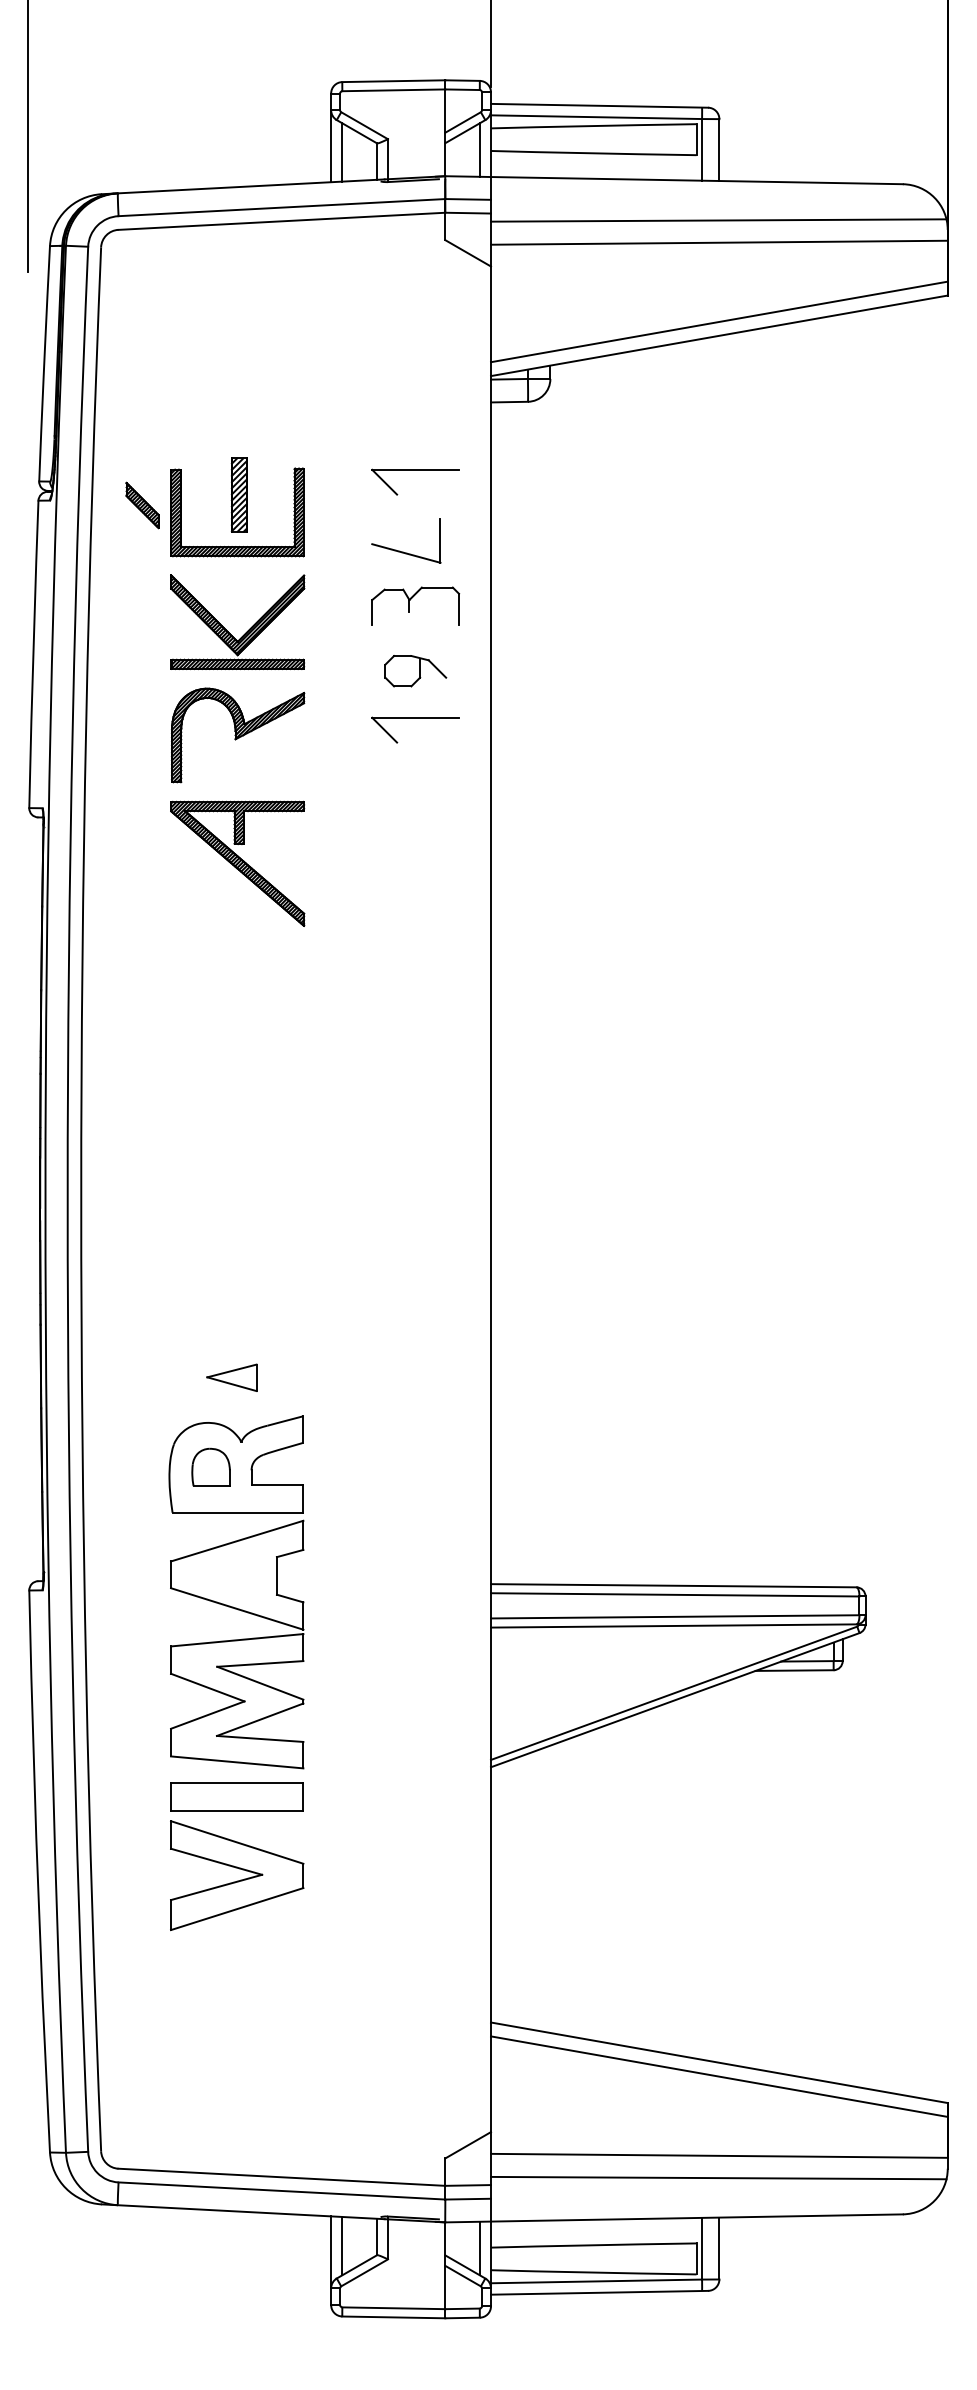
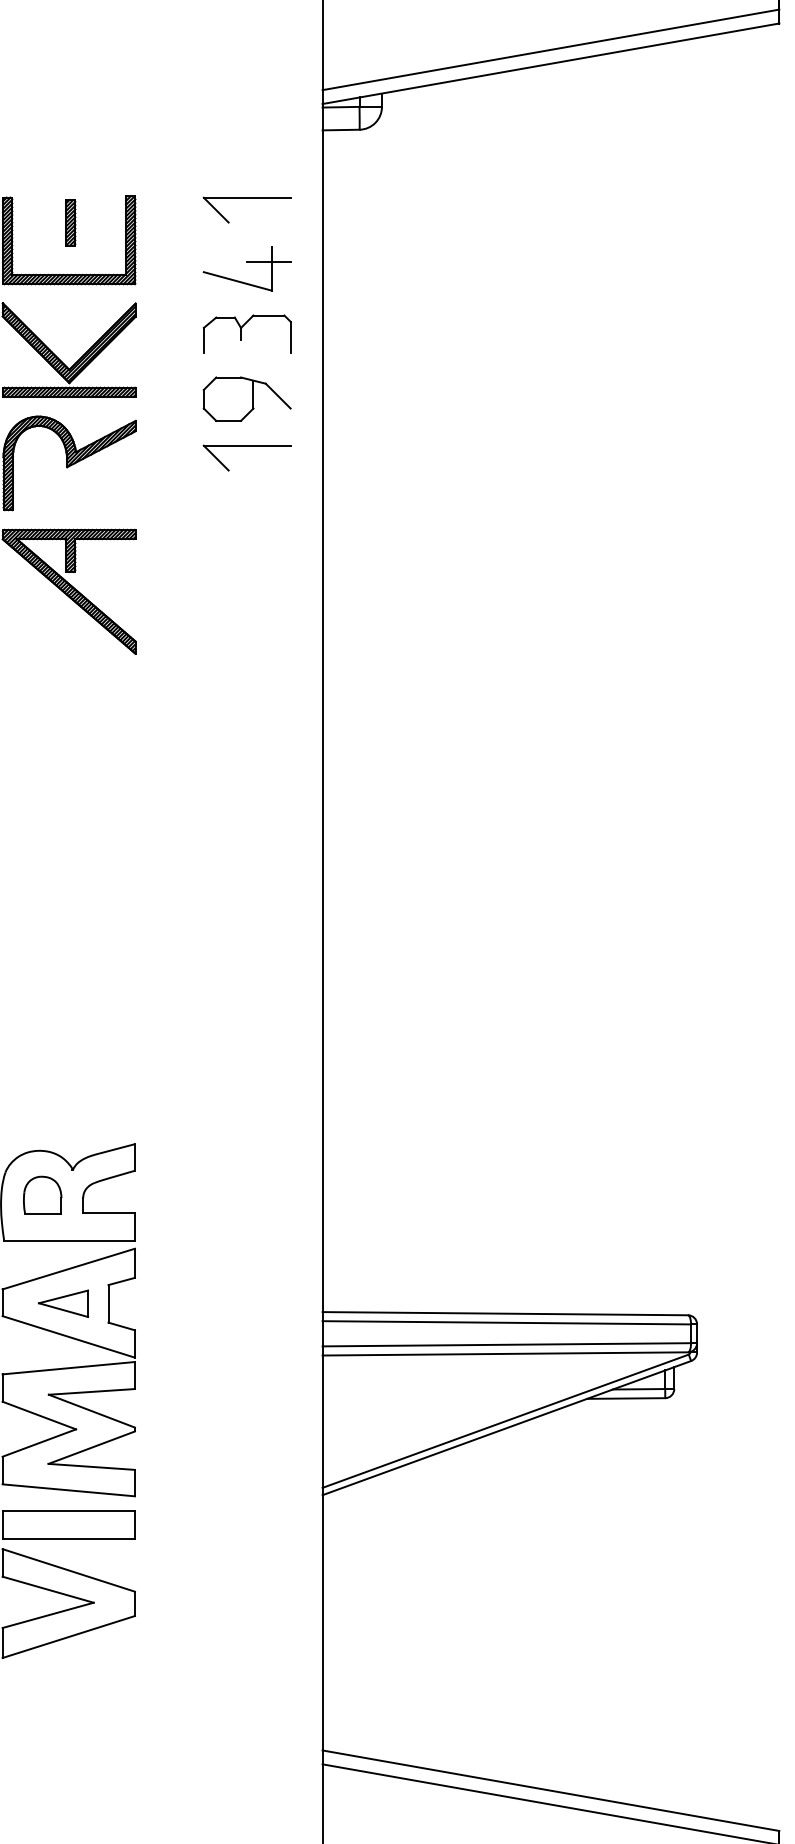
part: (238, 494) -> (70, 222), size x0.62
line: (437, 533) -> (269, 261), added
part: (415, 670) -> (247, 398), size x1.43
part: (231, 1377) -> (63, 1303), moved

